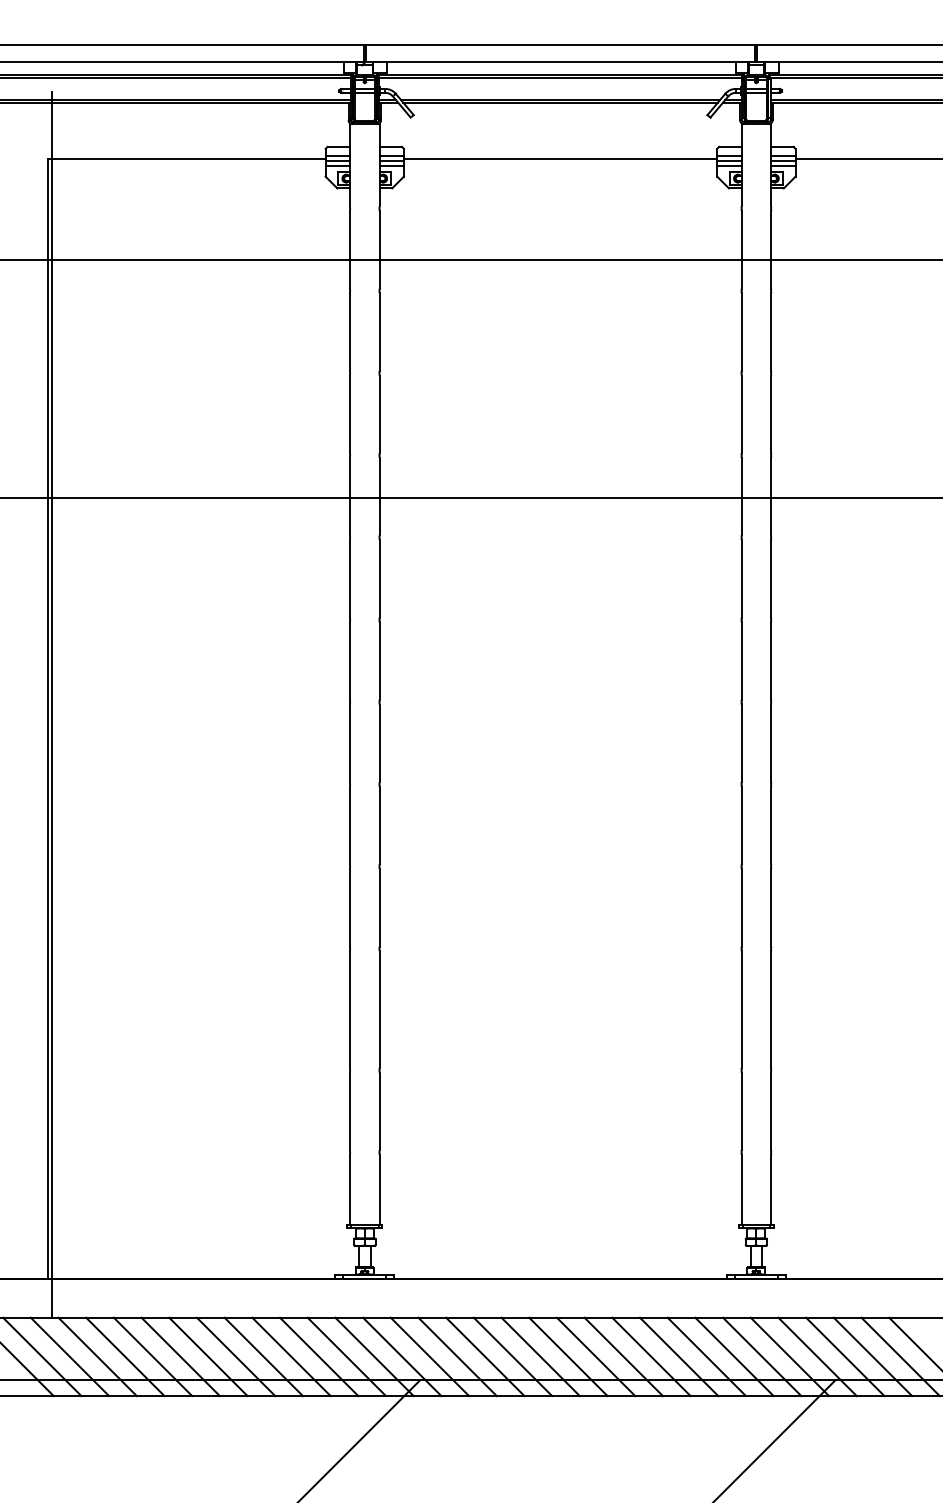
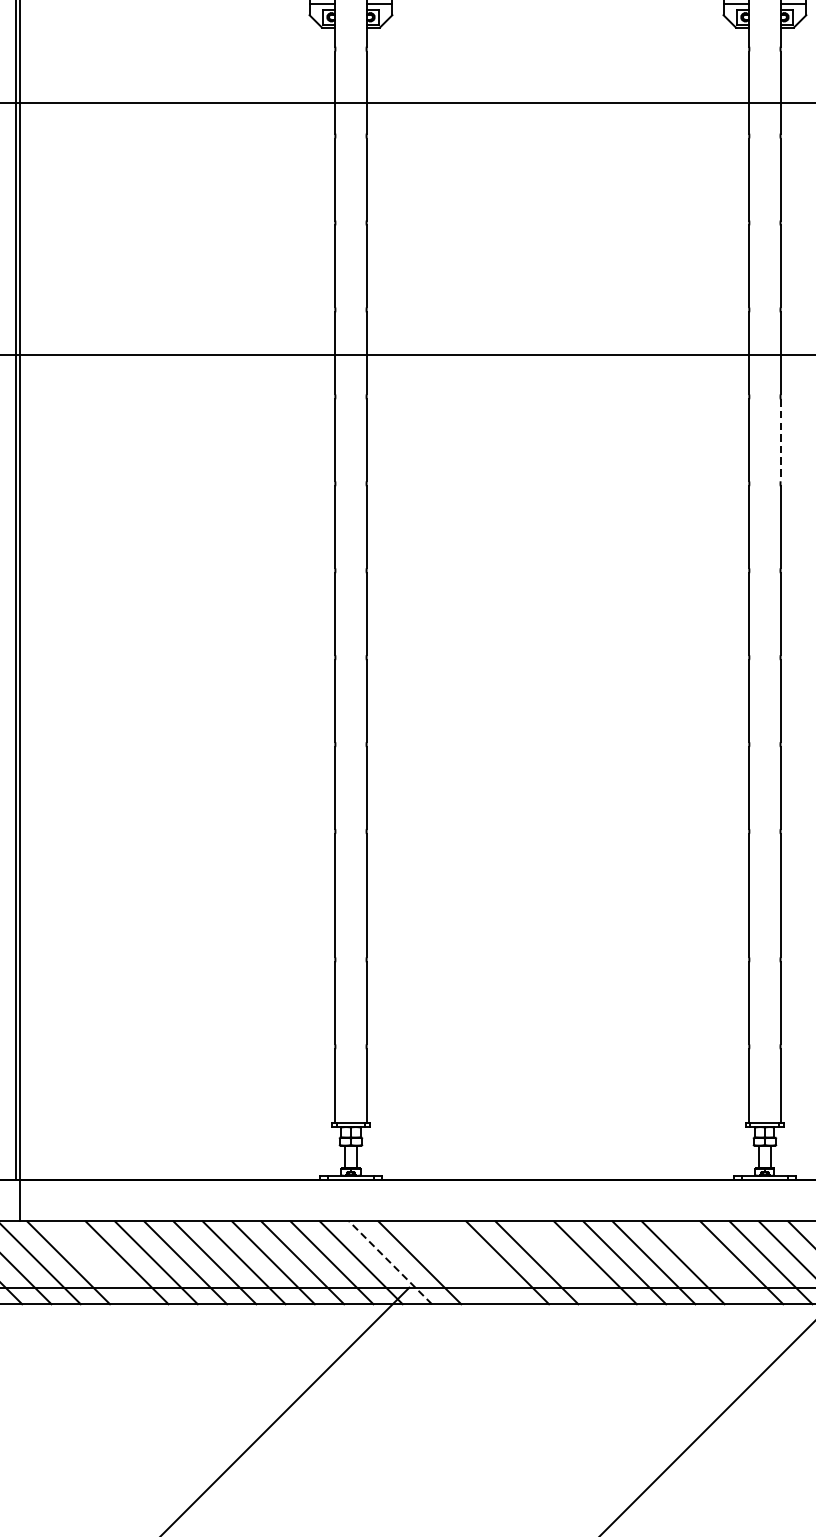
line: (771, 578) -> (780, 439), solid -> dashed
line: (125, 1356) -> (98, 1262), removed
line: (401, 1356) -> (389, 1262), solid -> dashed
line: (457, 1356) -> (448, 1262), removed
line: (485, 1356) -> (478, 1262), removed
line: (568, 1356) -> (566, 1262), removed
line: (706, 1356) -> (712, 1262), removed

